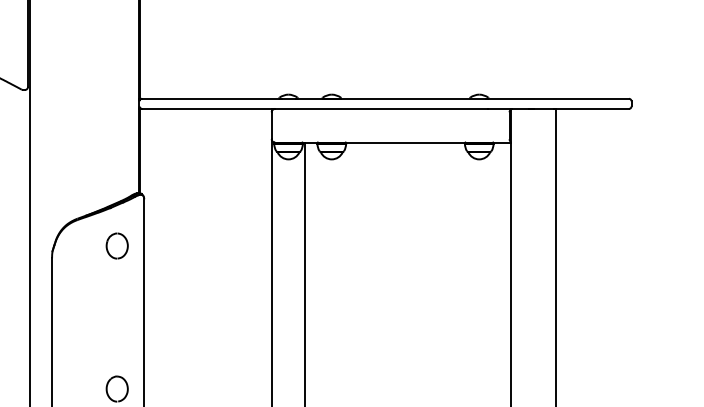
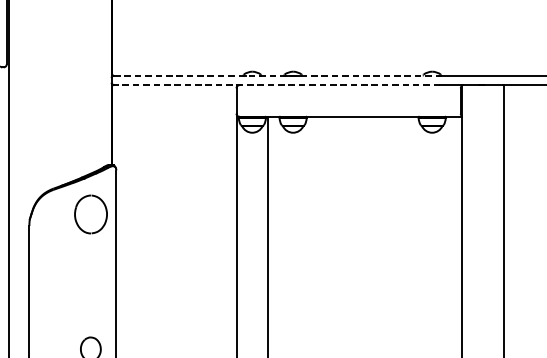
line: (314, 98) -> (276, 75), solid -> dashed
line: (314, 108) -> (276, 84), solid -> dashed
part: (116, 245) -> (90, 213), size x1.6

